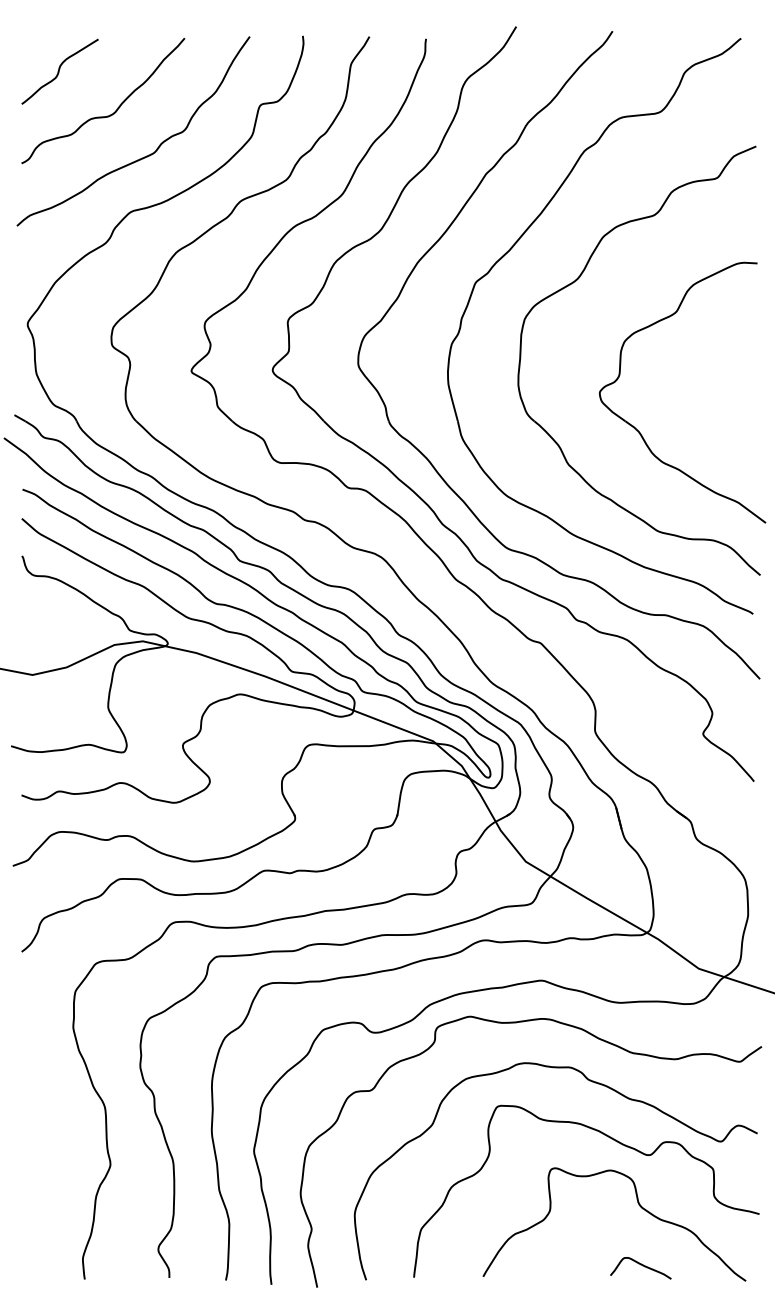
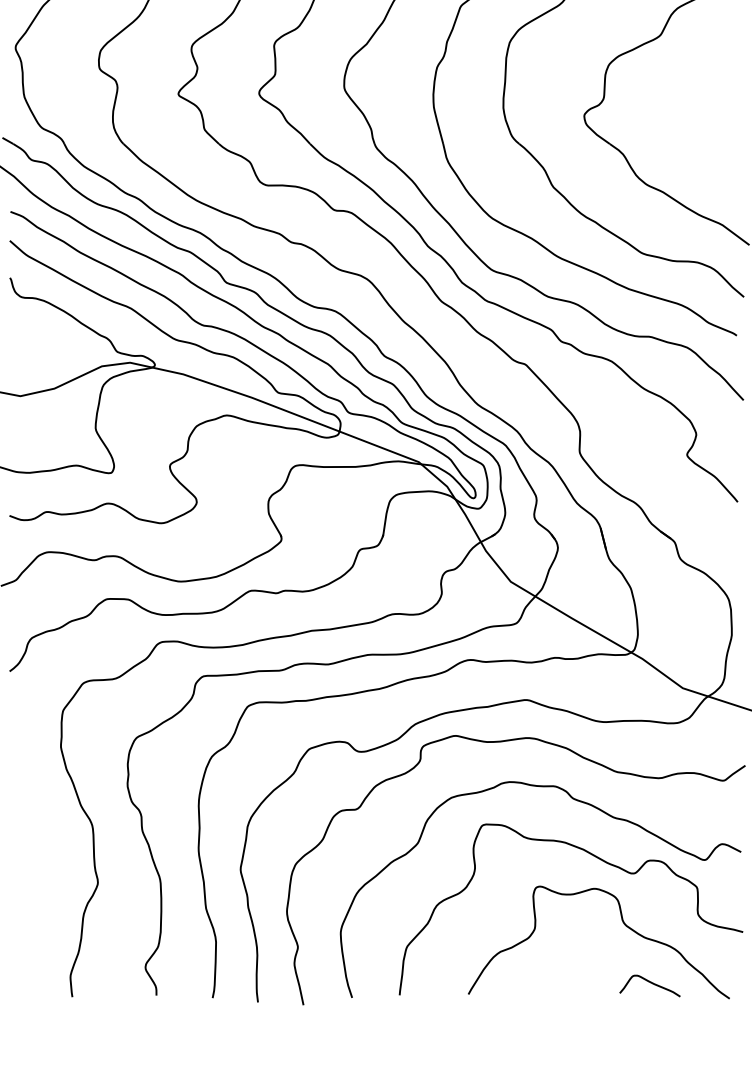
curve: (642, 1266) -> (651, 984), moved

